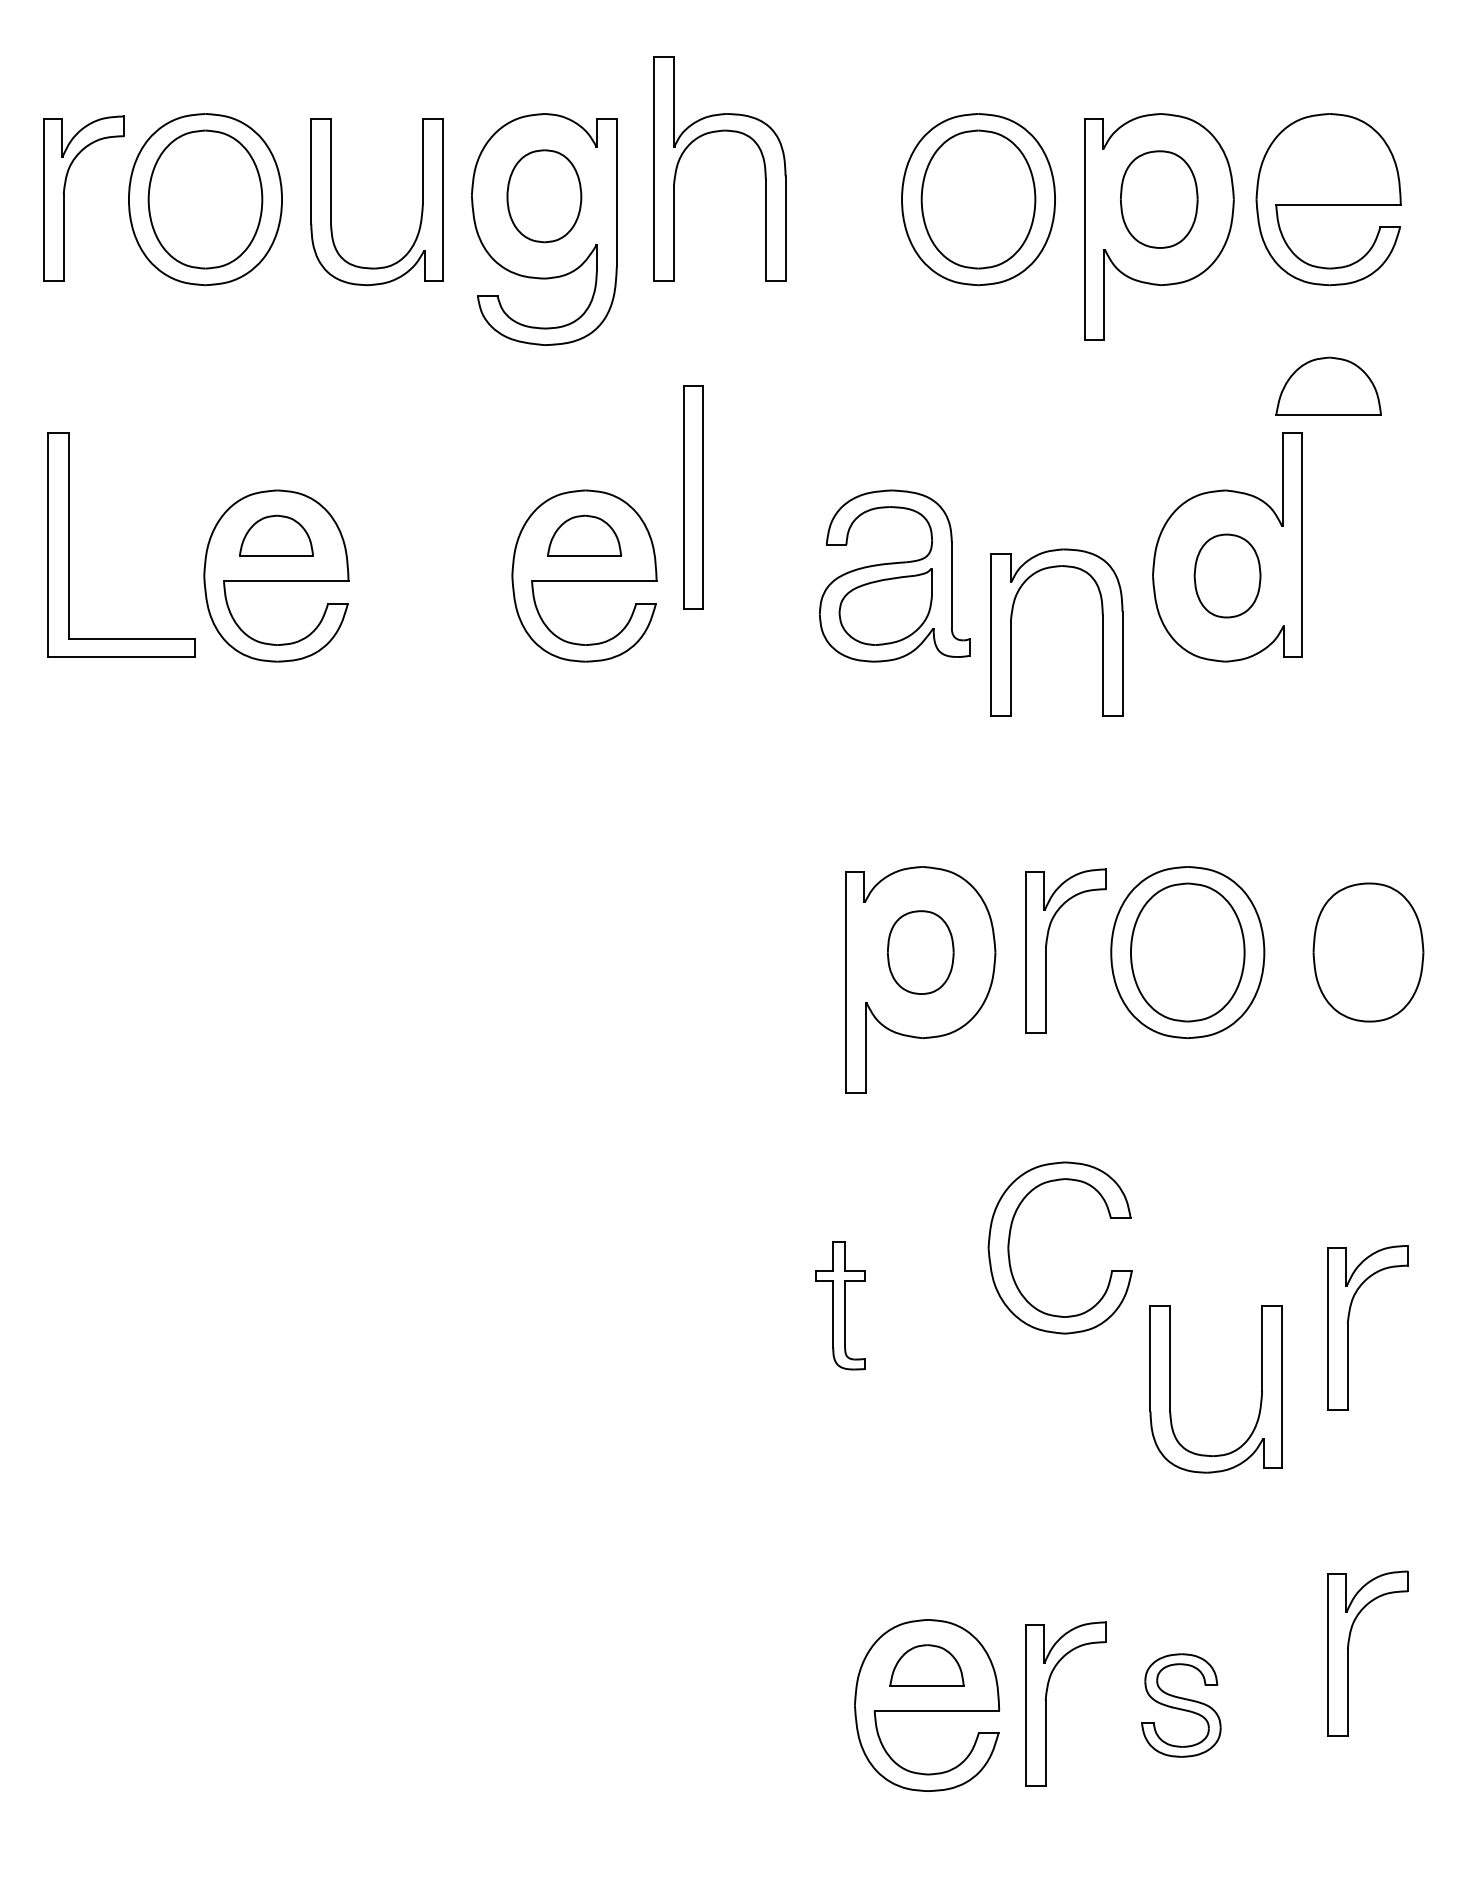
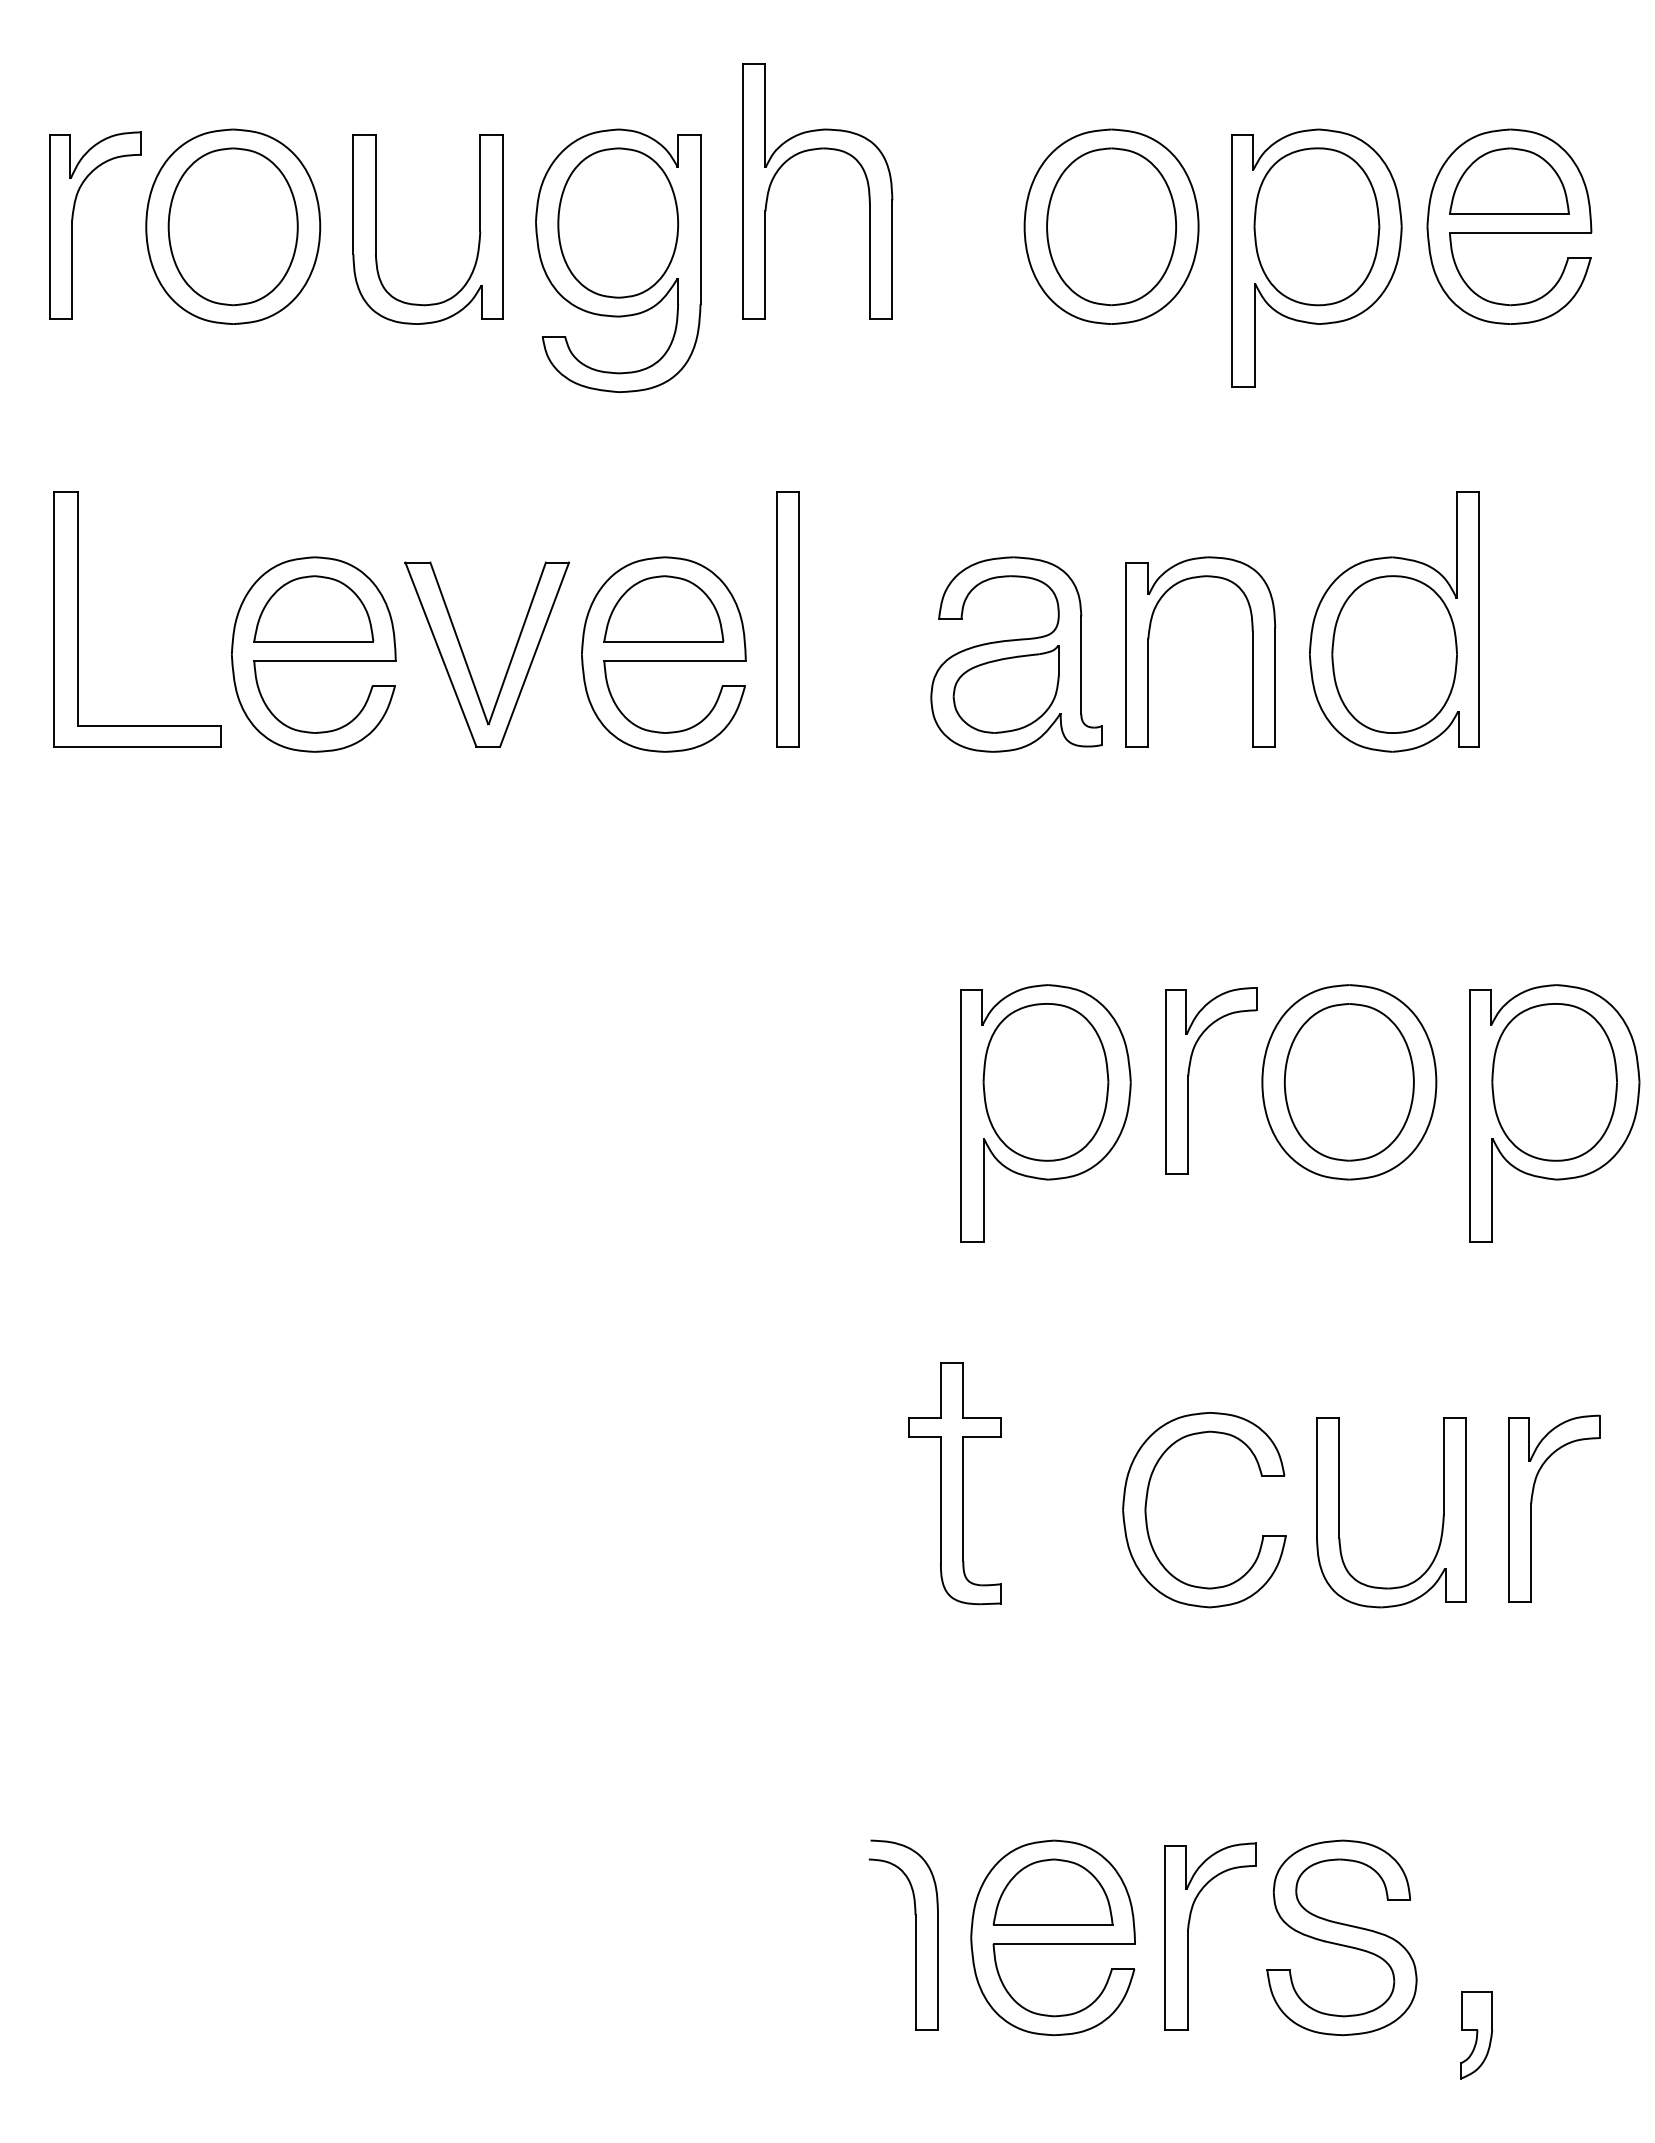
part: (544, 195) -> (618, 222), size x1.43
part: (1158, 199) -> (1316, 226), size x1.43
part: (1328, 385) -> (1509, 180), moved
part: (693, 497) -> (787, 619), moved
part: (276, 535) -> (313, 608), size x1.43
part: (584, 535) -> (663, 608), size x1.43
part: (1227, 575) -> (1394, 654), size x1.67
part: (411, 583) -> (467, 662), added
part: (1011, 632) -> (1148, 651), moved
part: (920, 952) -> (1045, 1082), size x1.67
part: (1368, 979) -> (1554, 1113), added
part: (1010, 1240) -> (1147, 1501), moved
part: (840, 1305) -> (954, 1483), size x1.67
part: (1260, 1391) -> (1442, 1515), moved
part: (1348, 1648) -> (1532, 1873), removed
part: (926, 1664) -> (1052, 1891), size x1.43
part: (805, 1702) -> (915, 1934), added
part: (1180, 1705) -> (1341, 1937), size x1.67
part: (1299, 1791) -> (1476, 2035), added

